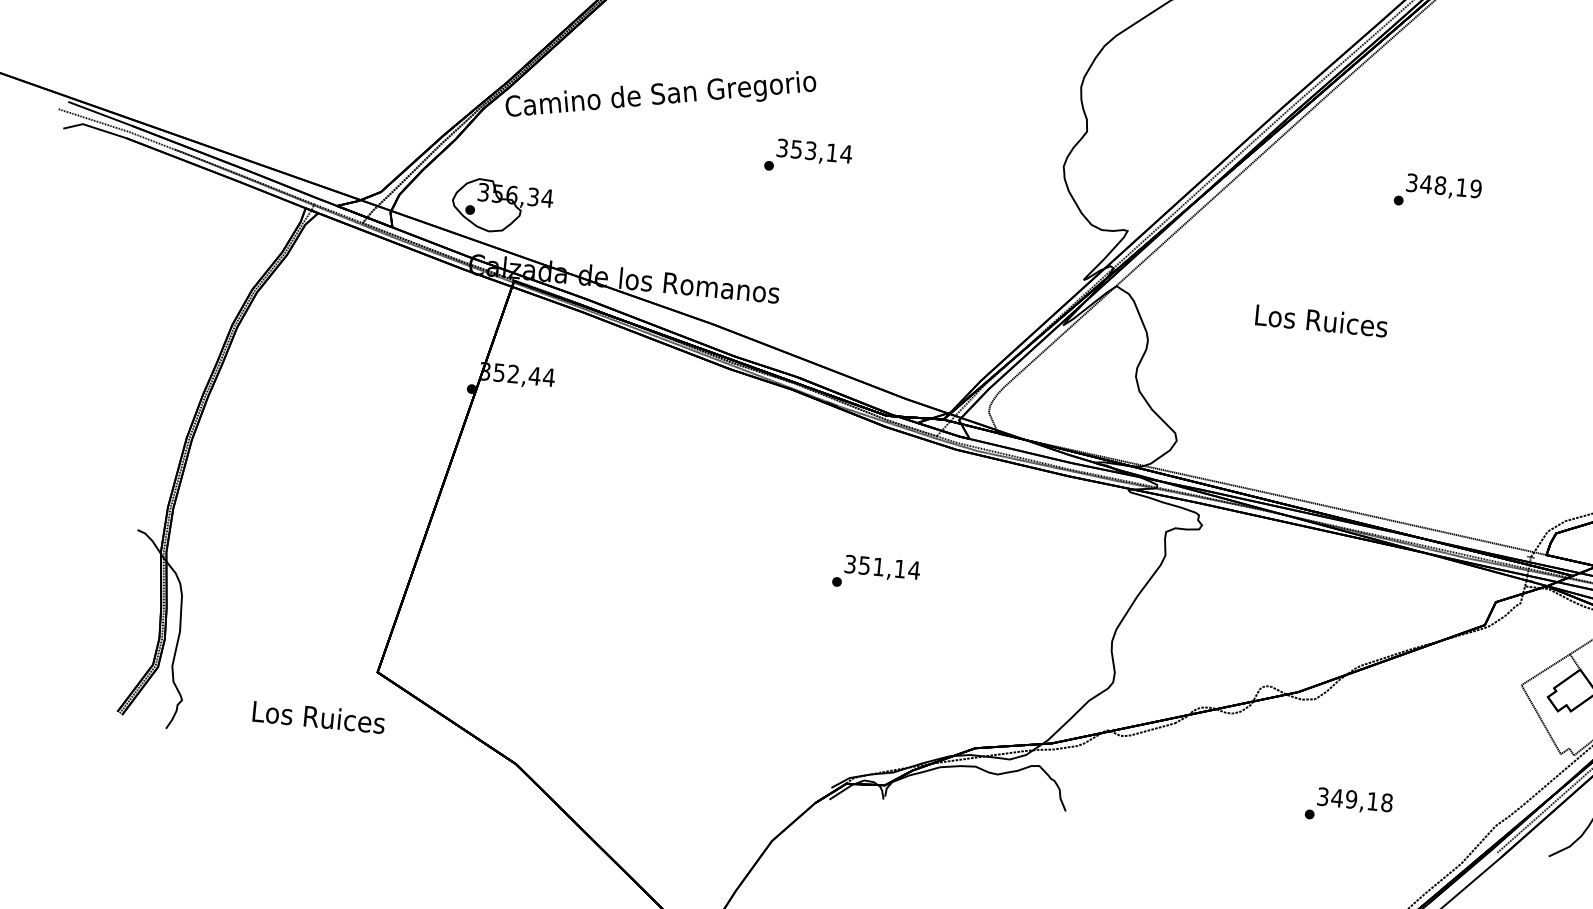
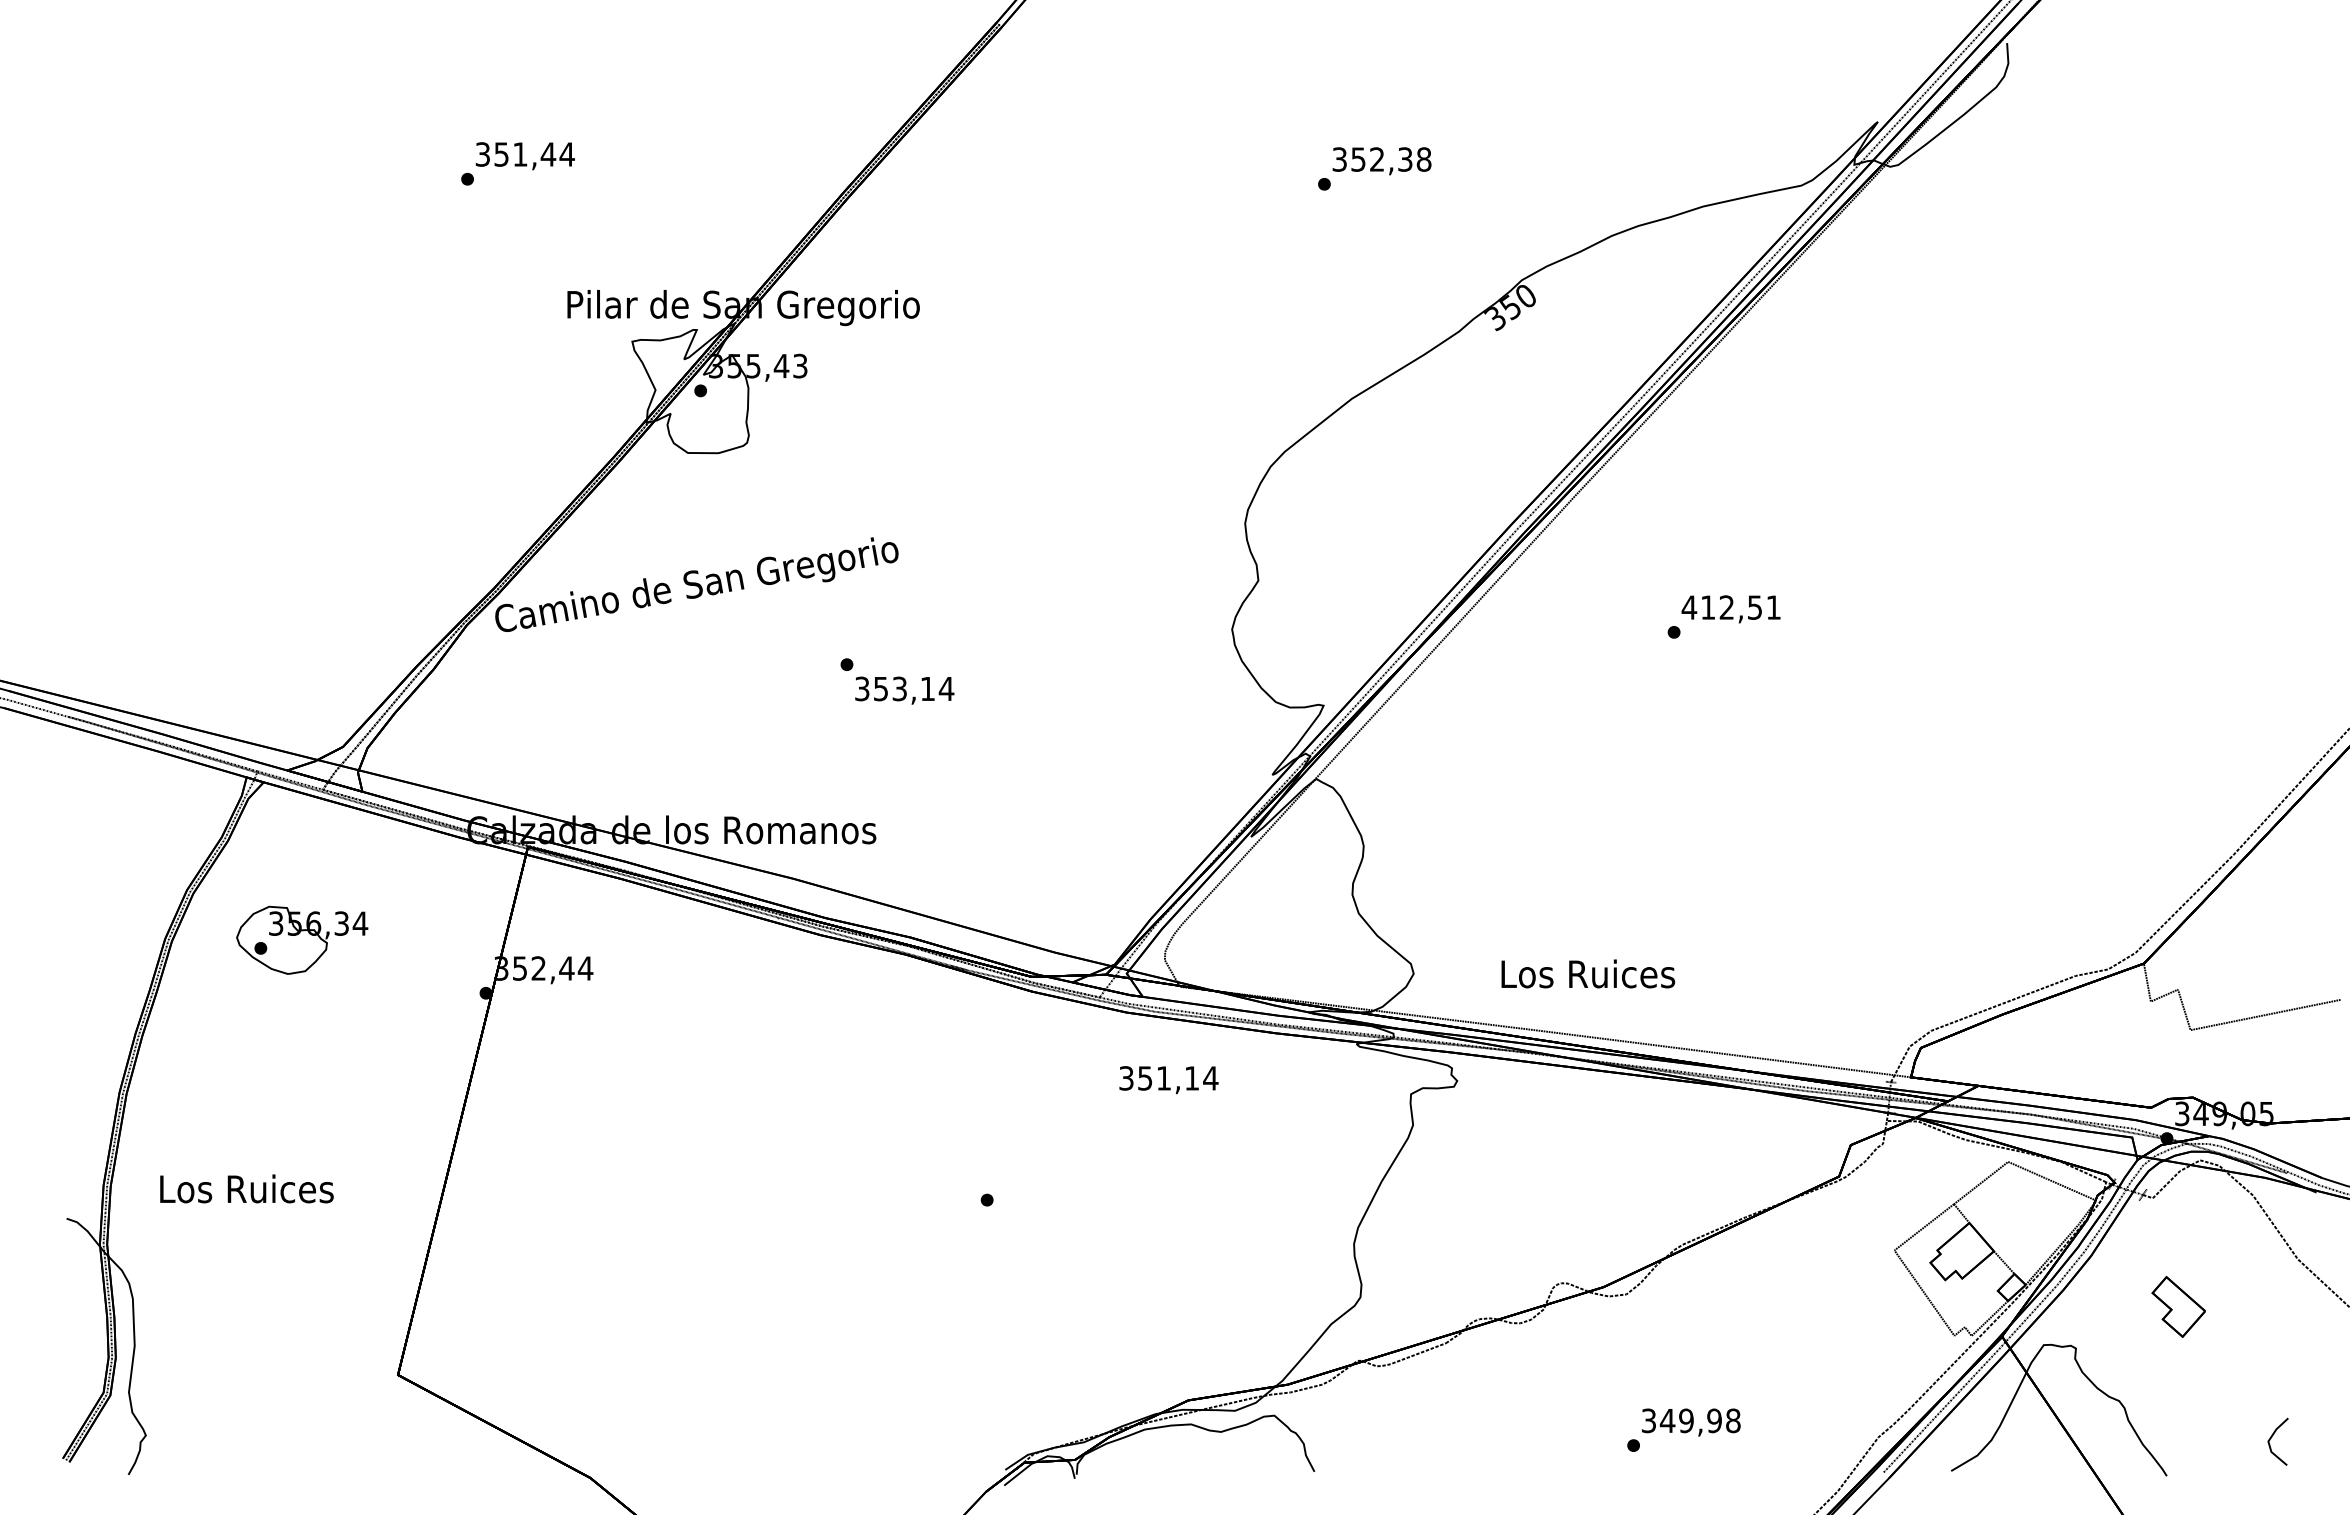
text: (814, 152) -> (904, 690), moved
text: (1444, 185) -> (1731, 607), 348,19 -> 412,51
part: (502, 206) -> (302, 939), moved
text: (1321, 320) -> (1588, 973), moved
text: (882, 568) -> (1168, 1080), moved
text: (318, 716) -> (246, 1188), moved
text: (1372, 801) -> (1714, 1420), 349,18 -> 349,98

